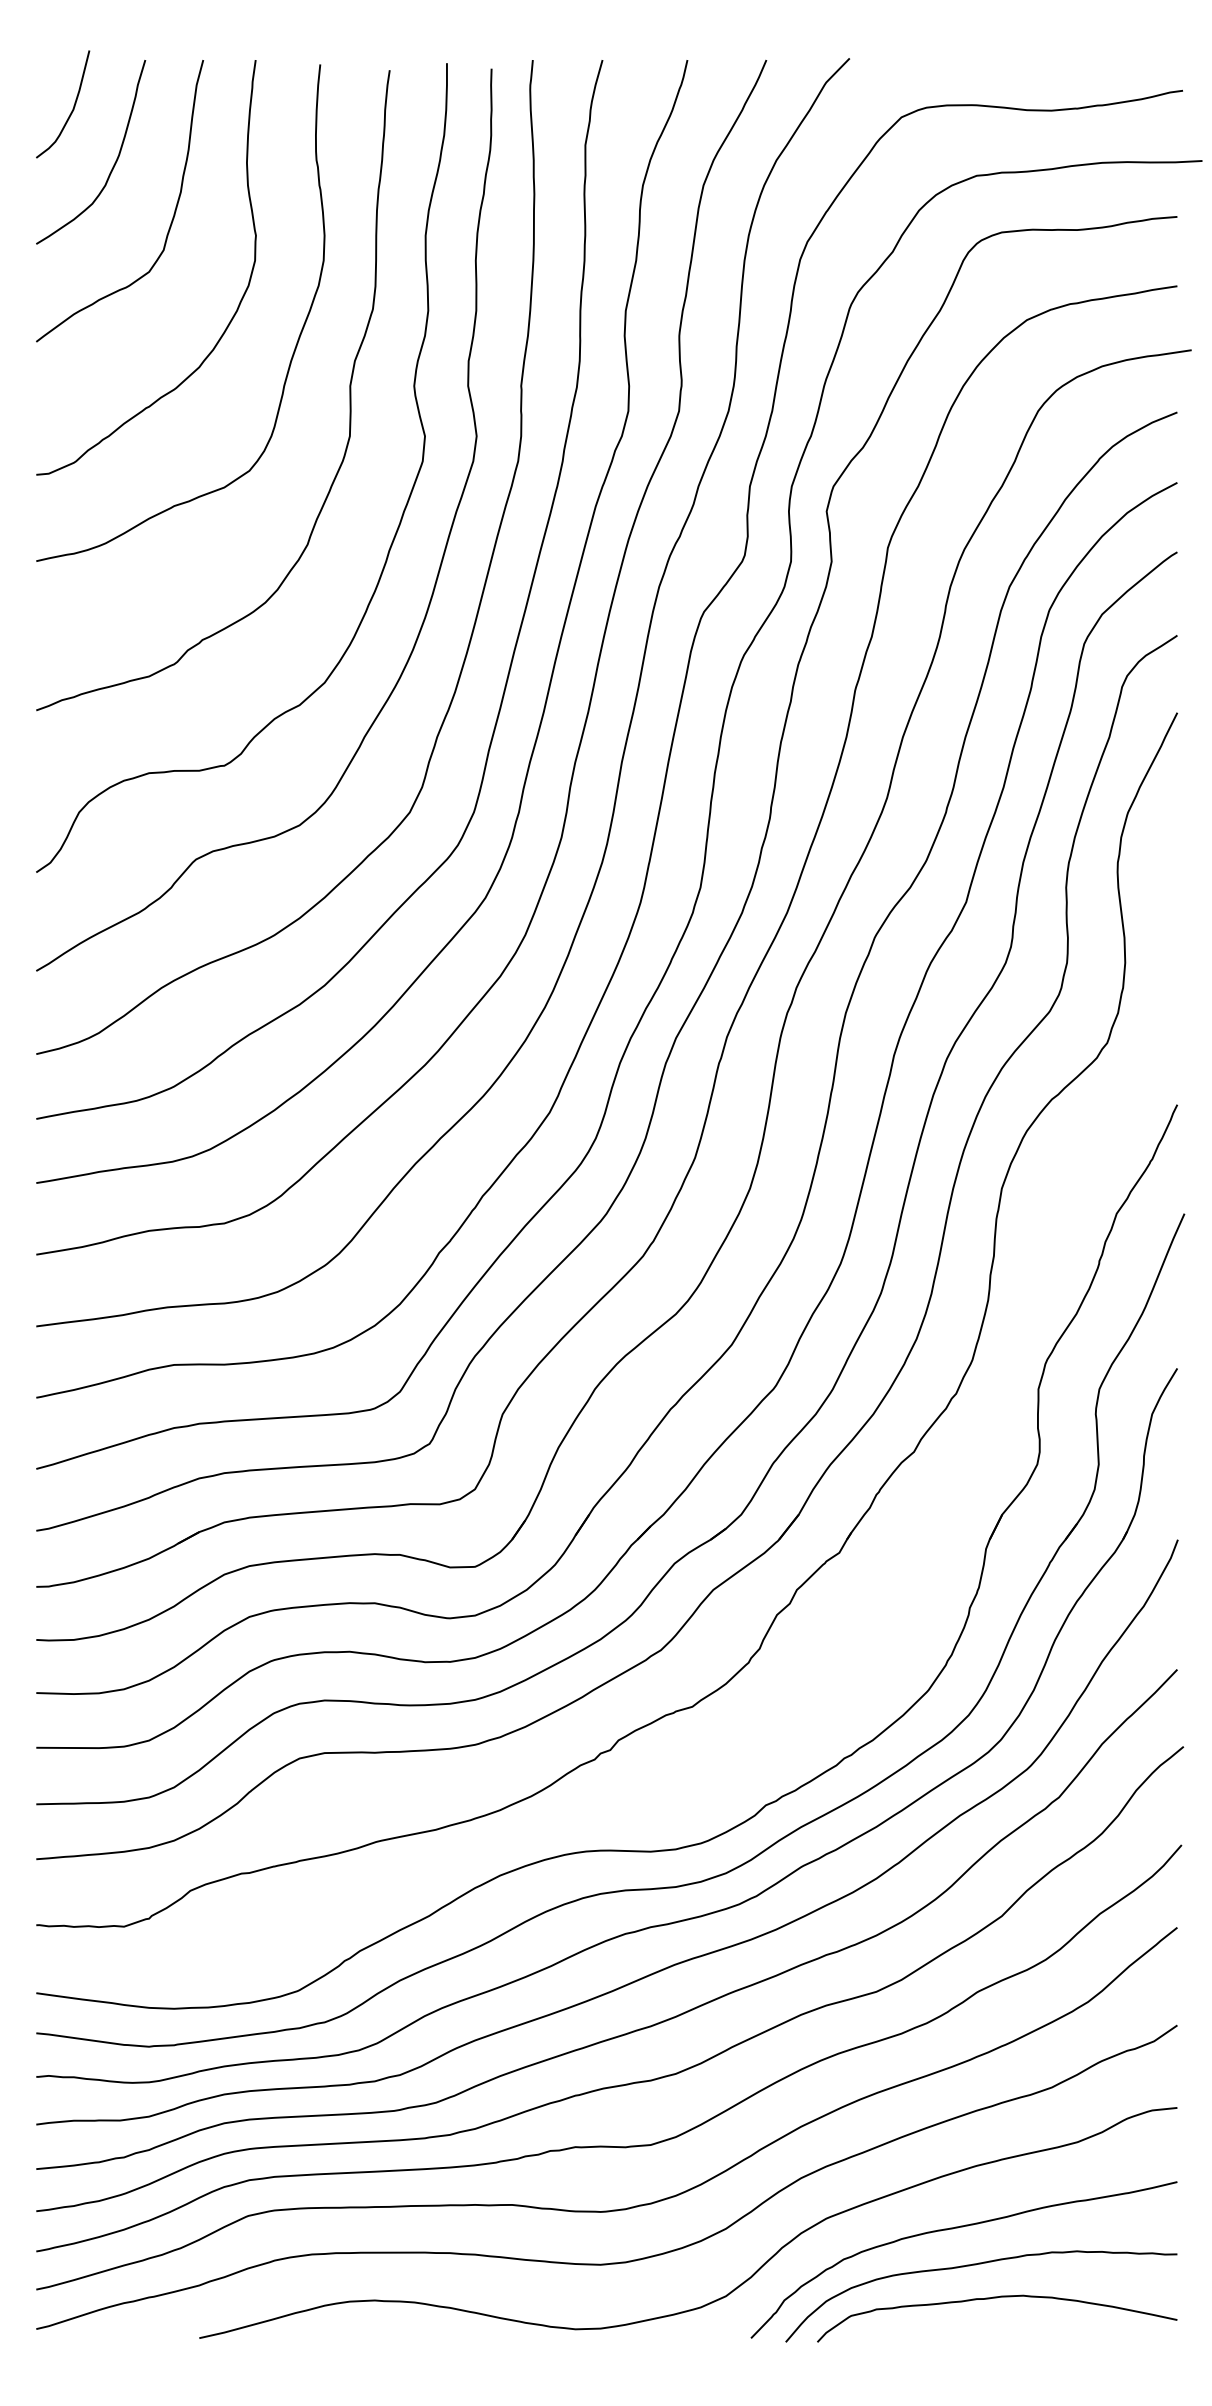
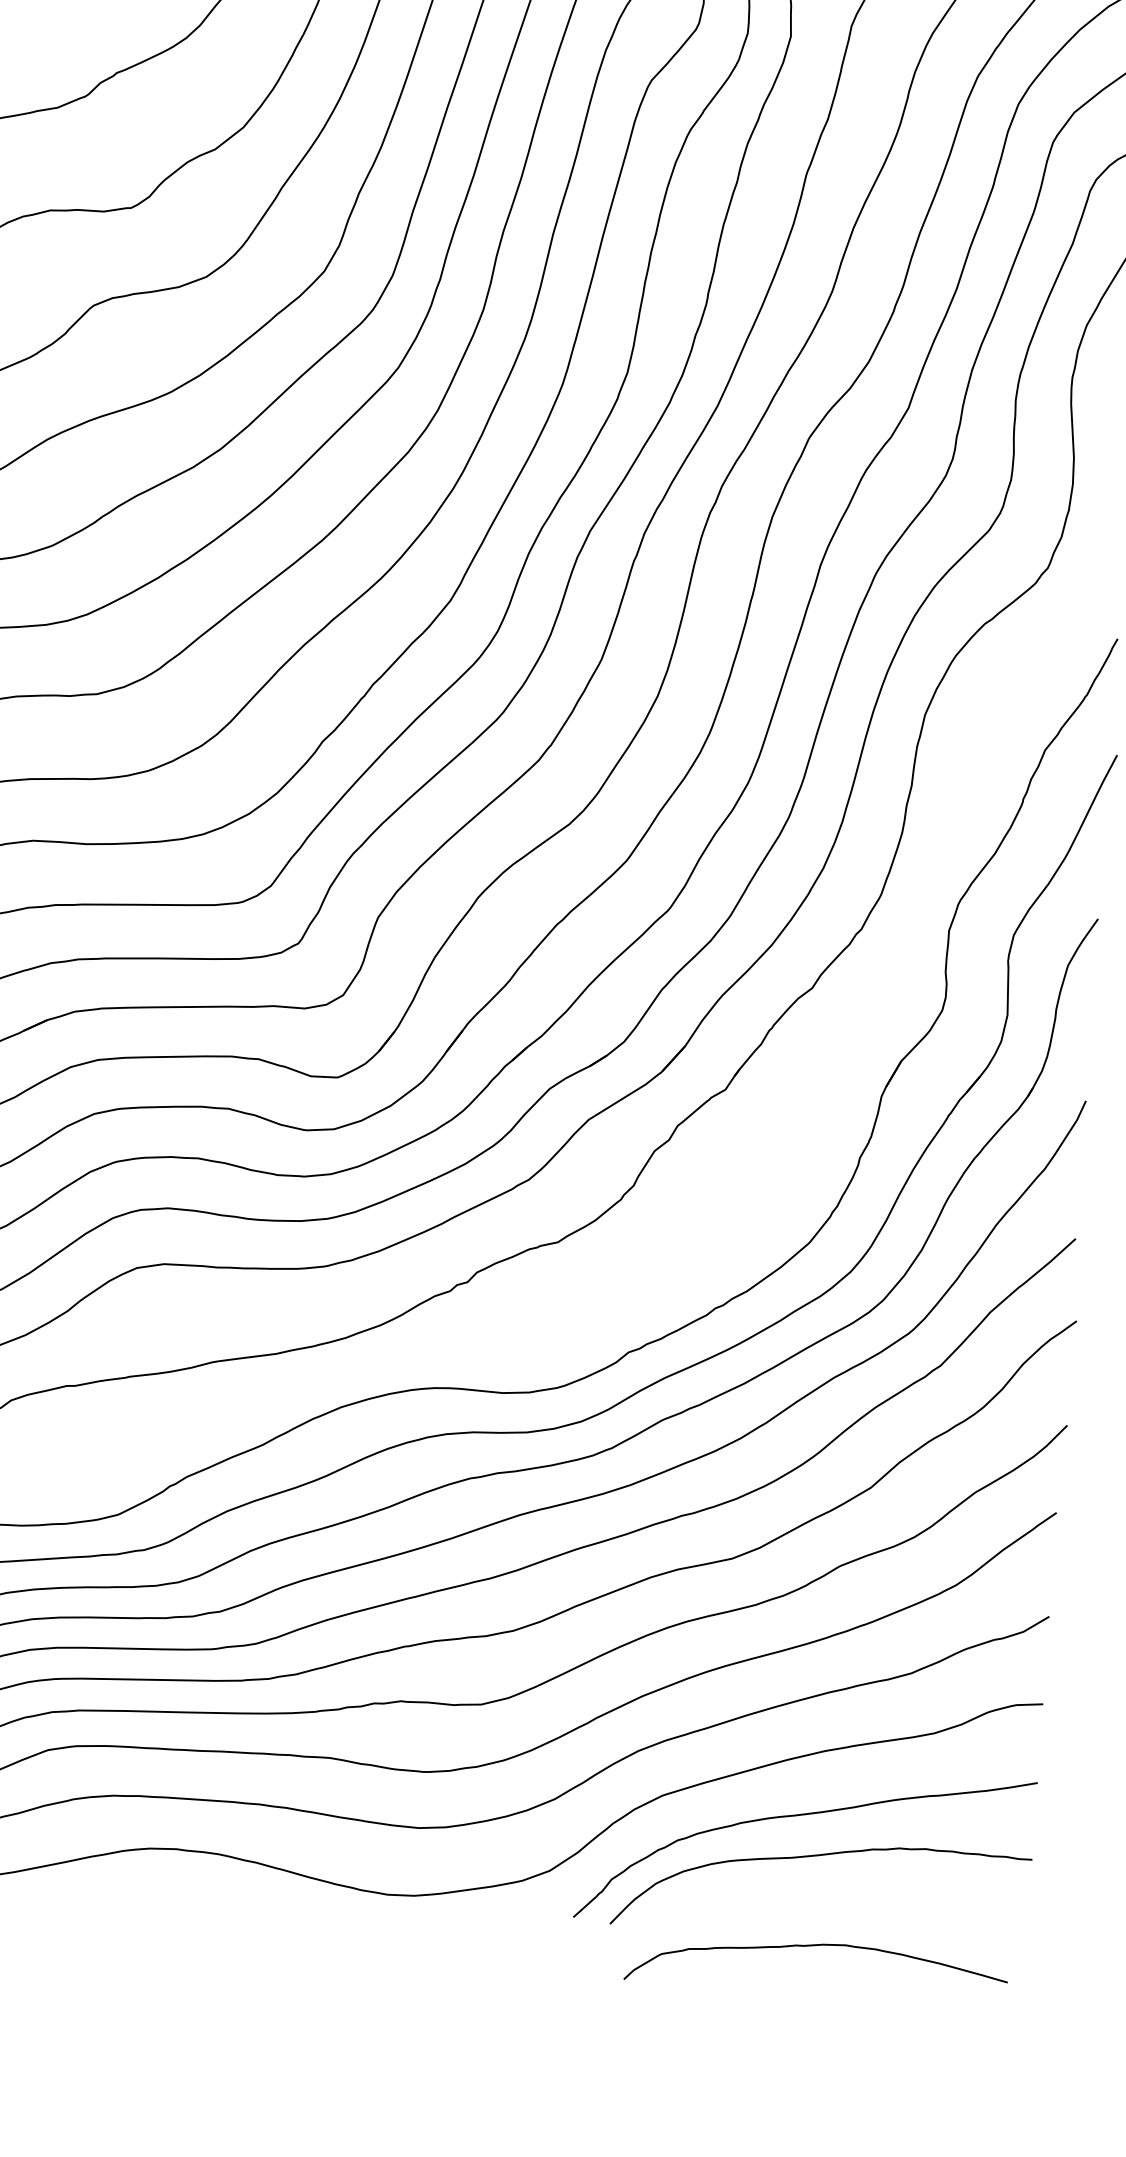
curve: (997, 2298) -> (818, 1946), moved

